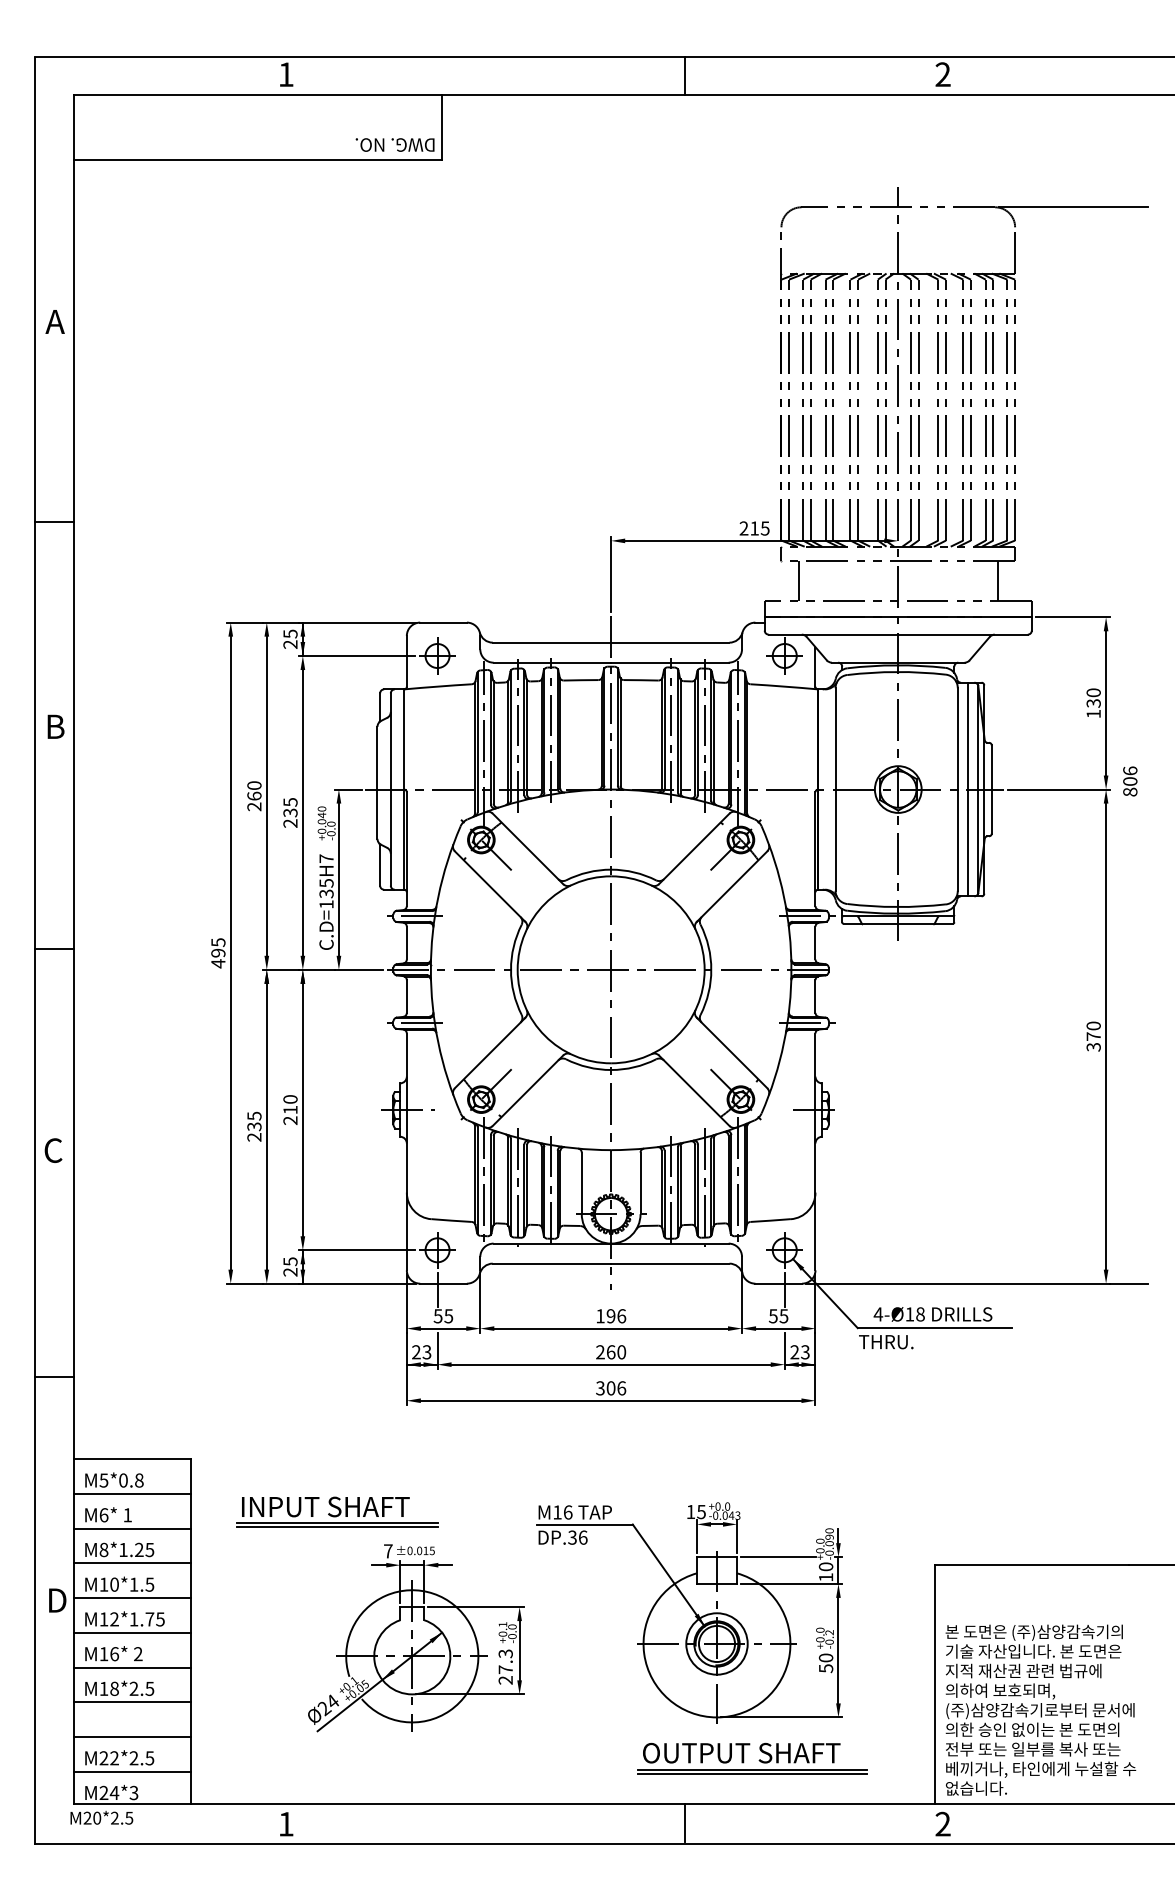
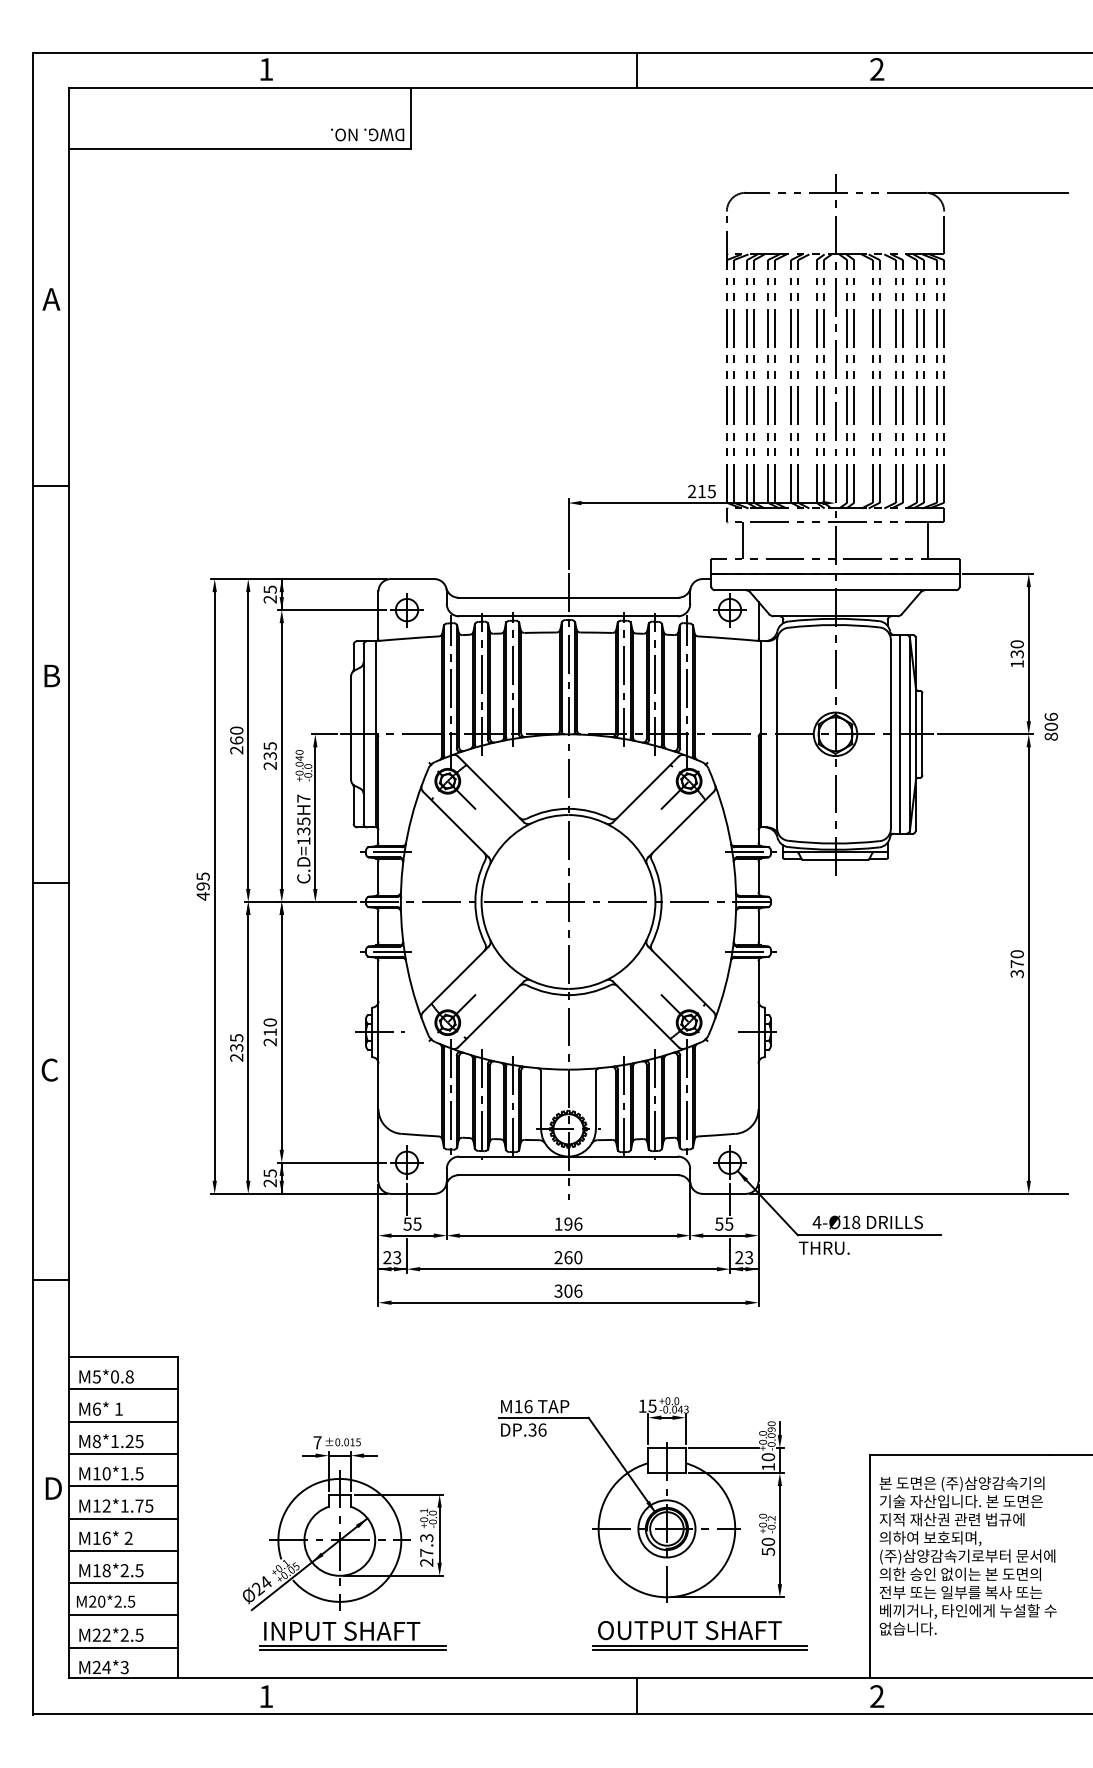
part: (337, 1511) -> (353, 1635), moved
part: (416, 1638) -> (343, 1523), moved
text: (1040, 1709) -> (967, 1555), moved
text: (101, 1817) -> (105, 1601), moved

